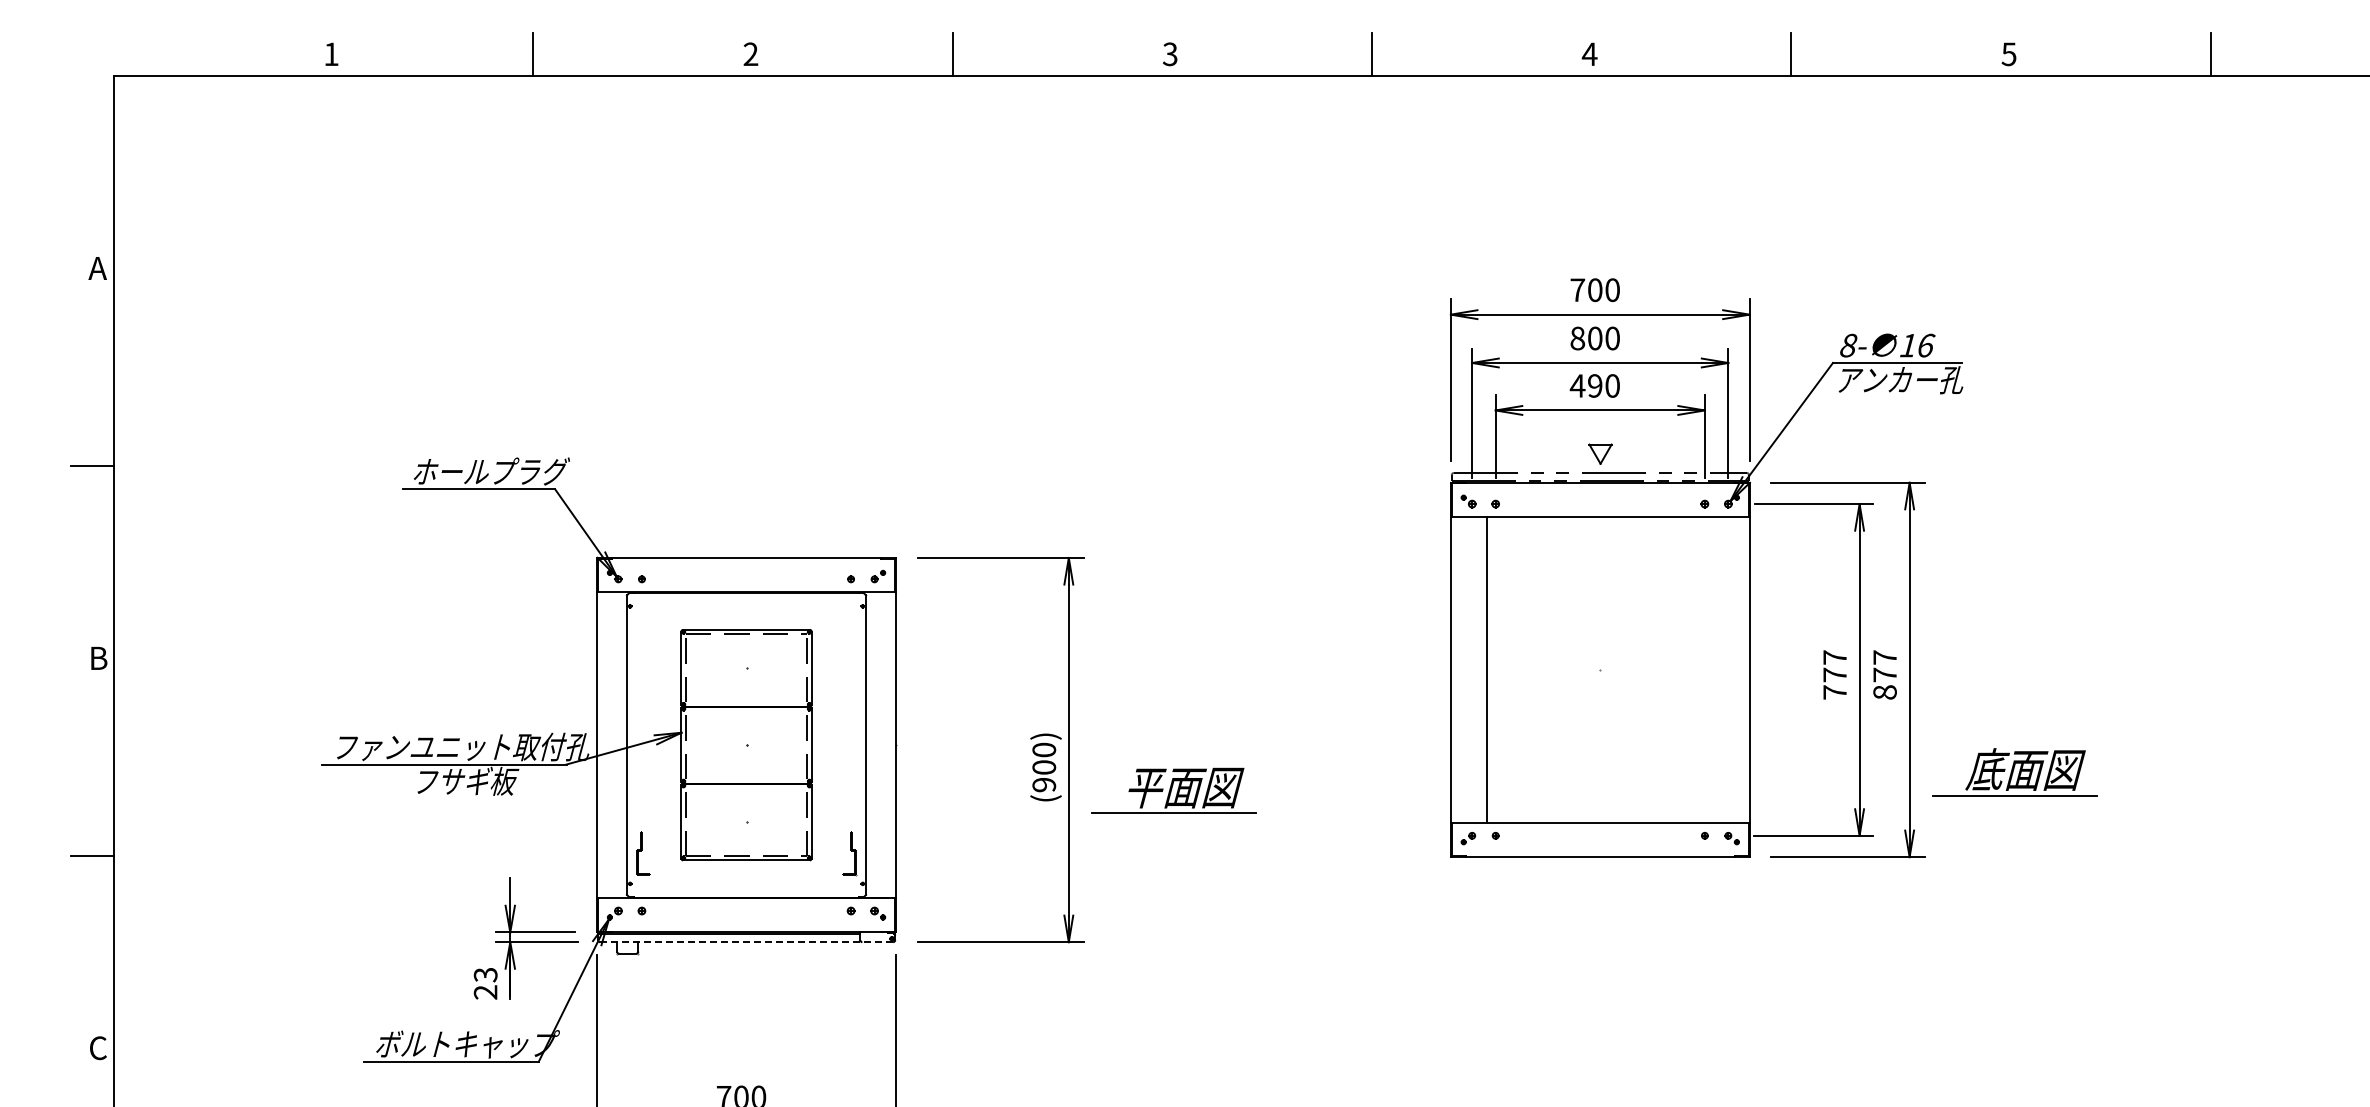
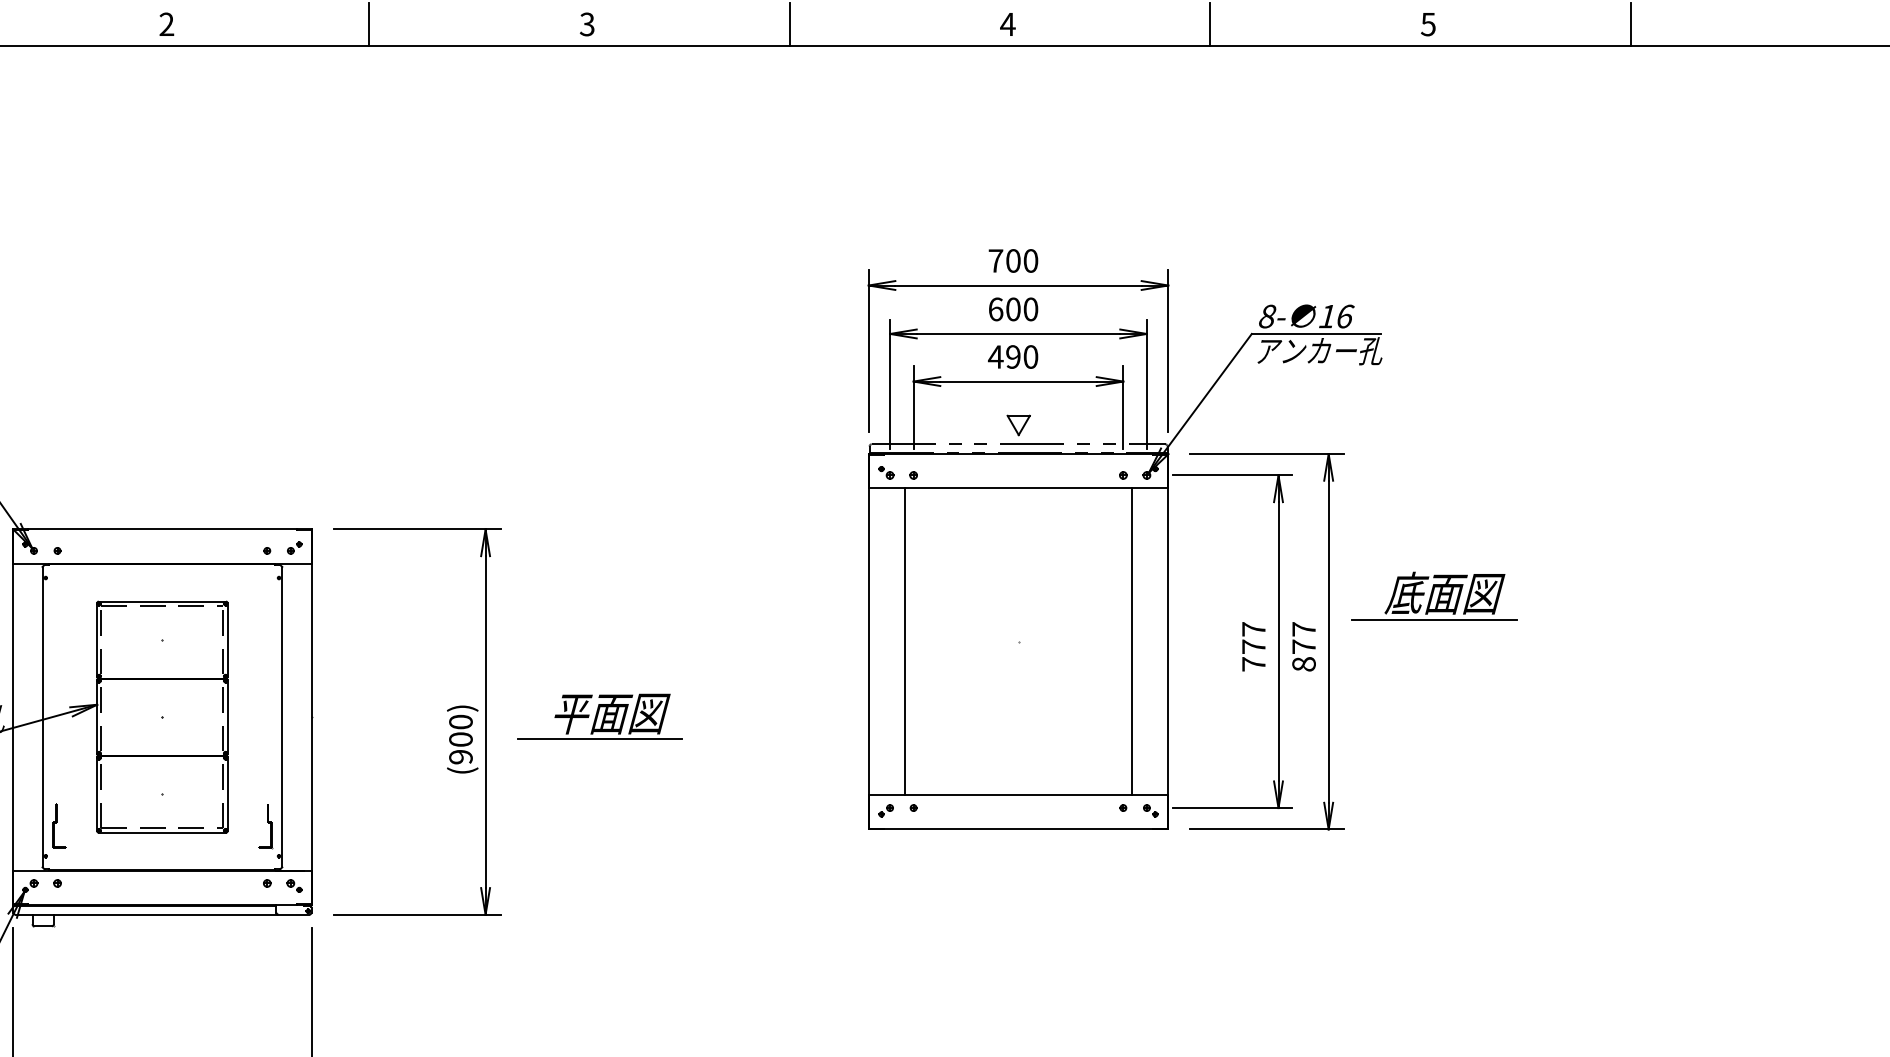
text: (1577, 338) -> (995, 309), 800 -> 600
line: (1713, 669) -> (1132, 641), added
part: (2014, 772) -> (1433, 596), moved
part: (1173, 790) -> (599, 716), moved
line: (746, 942) -> (162, 915), dashed -> solid

